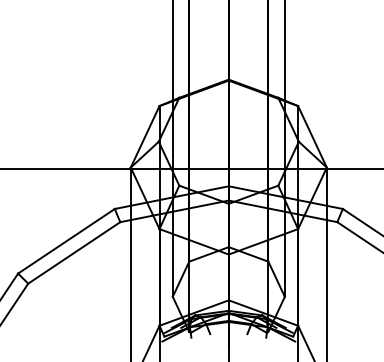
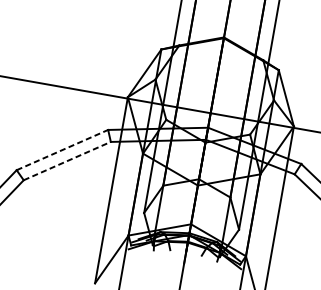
line: (66, 240) -> (62, 149), solid -> dashed
line: (74, 252) -> (67, 160), solid -> dashed

